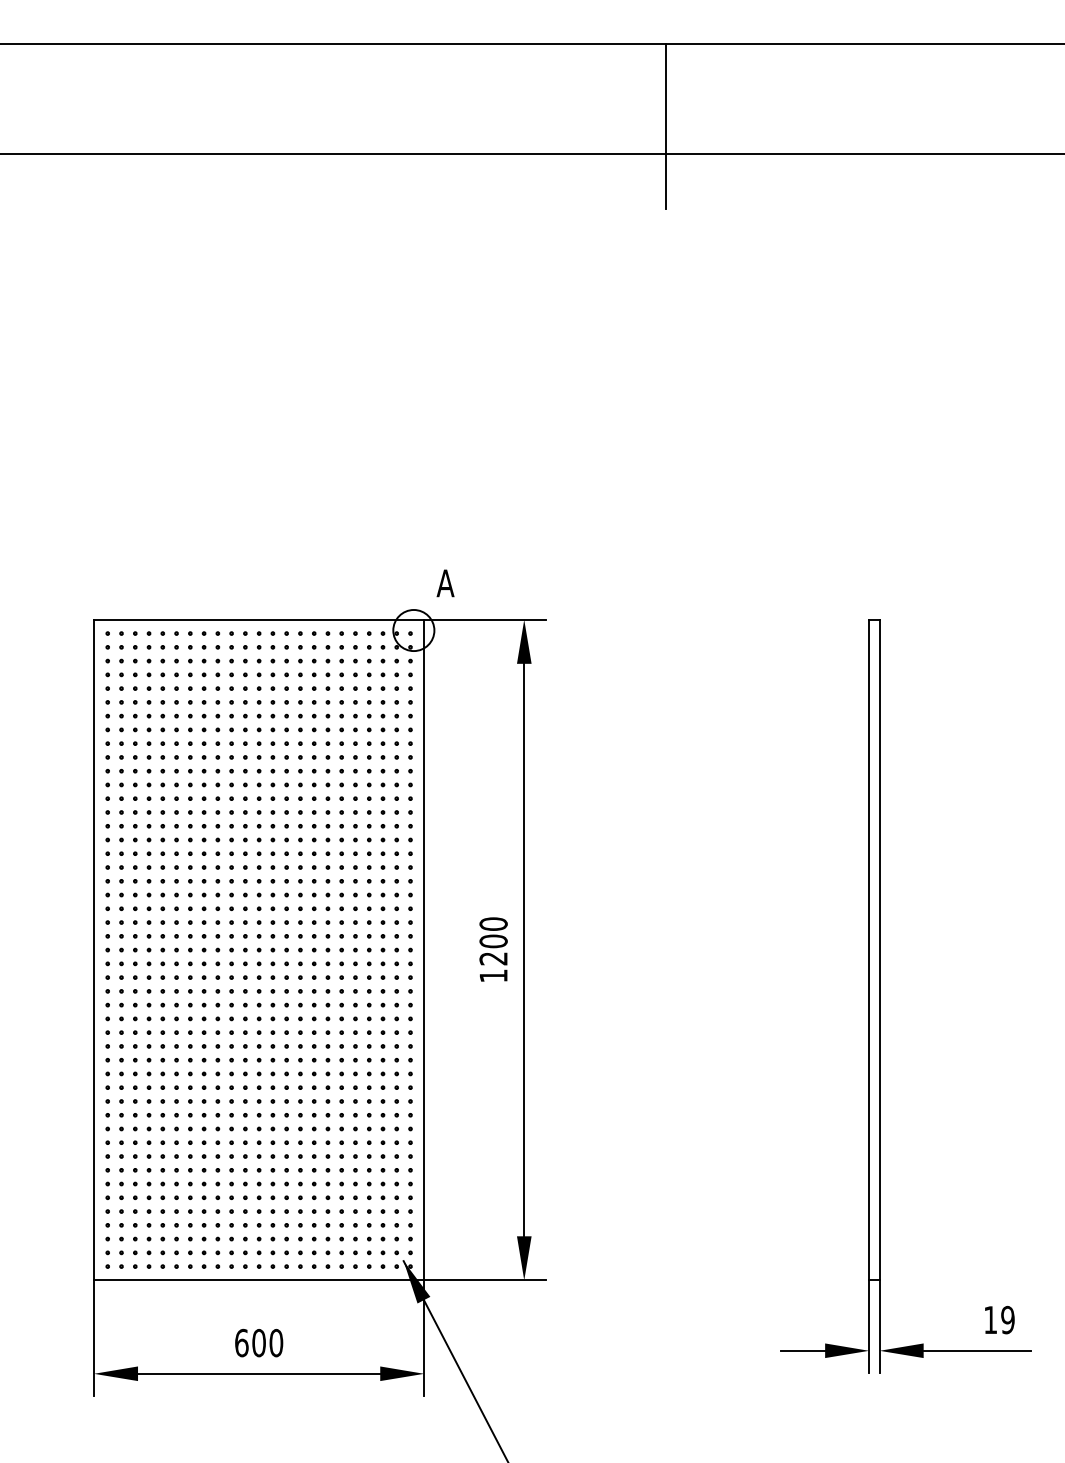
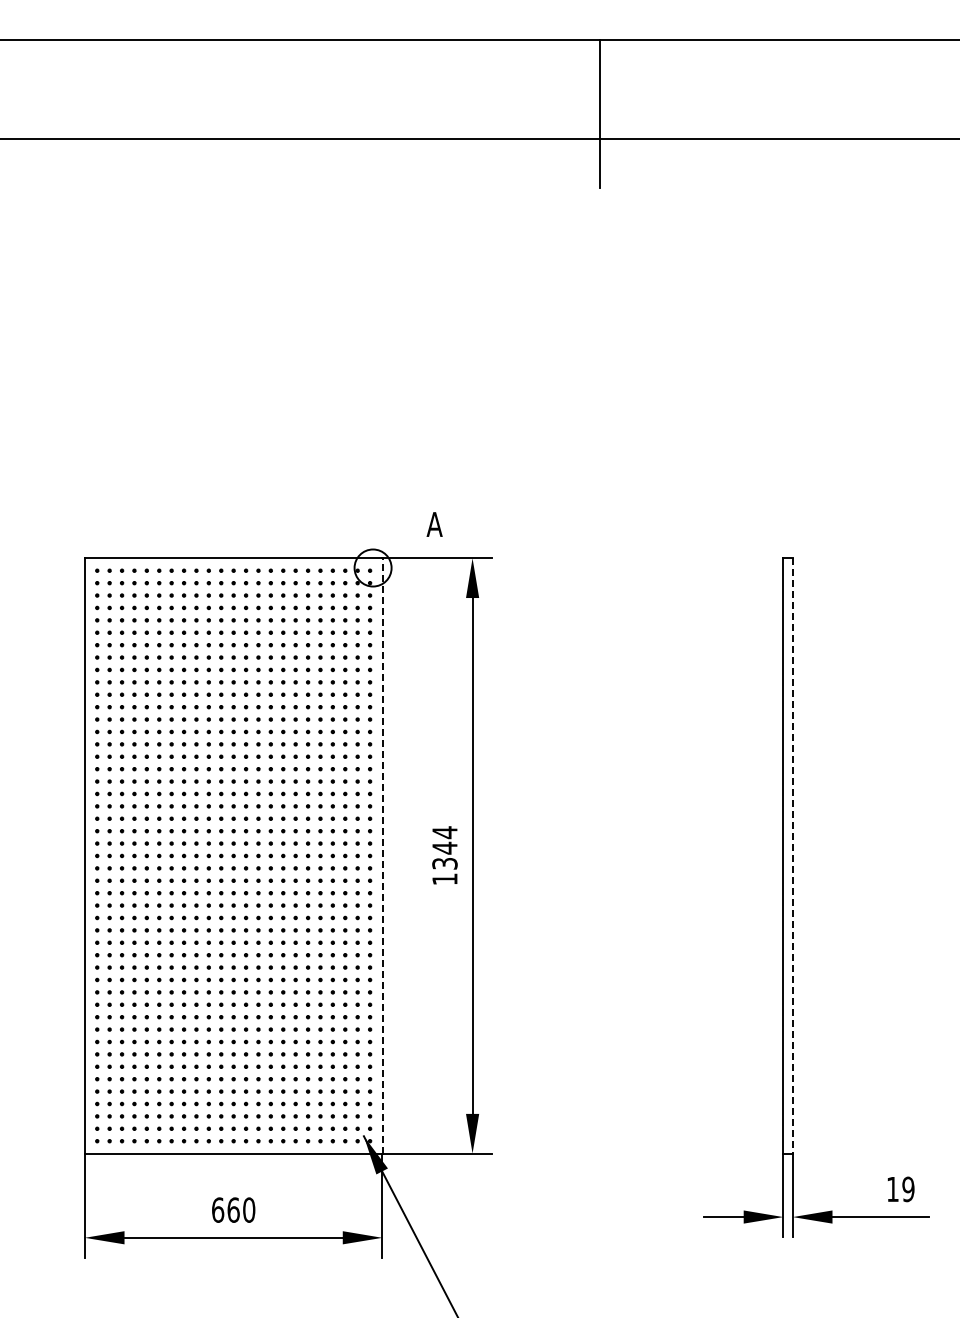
text: (445, 583) -> (434, 524), moved
text: (493, 940) -> (444, 847), 1200 -> 1344
line: (424, 949) -> (382, 855), solid -> dashed
line: (879, 949) -> (792, 855), solid -> dashed
text: (258, 1342) -> (233, 1209), 600 -> 660

